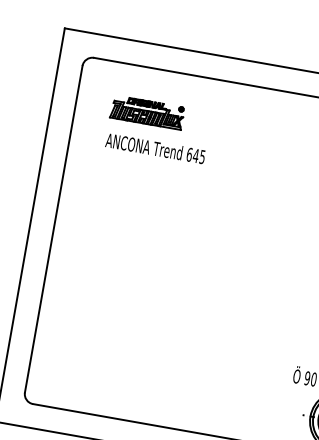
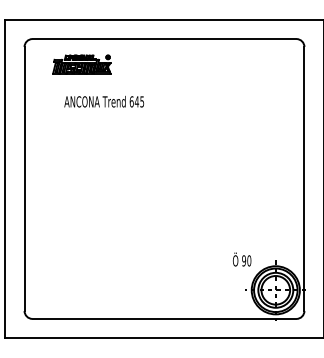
part: (146, 112) -> (81, 64), moved
text: (154, 148) -> (103, 101), moved

